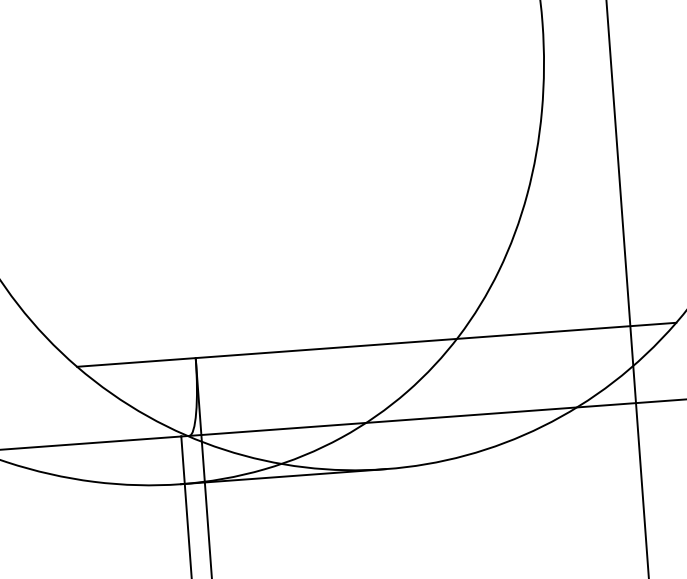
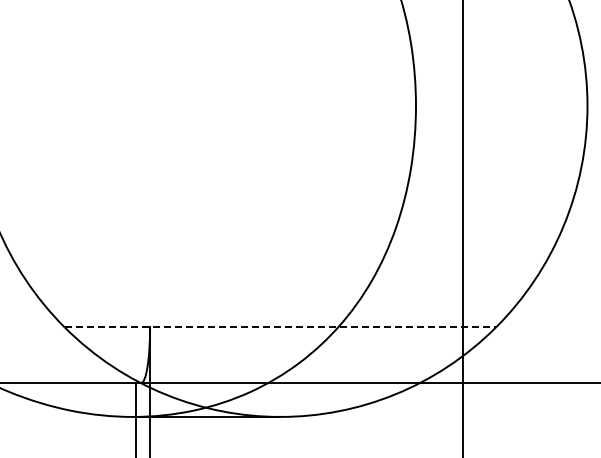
line: (376, 344) -> (280, 327), solid -> dashed

